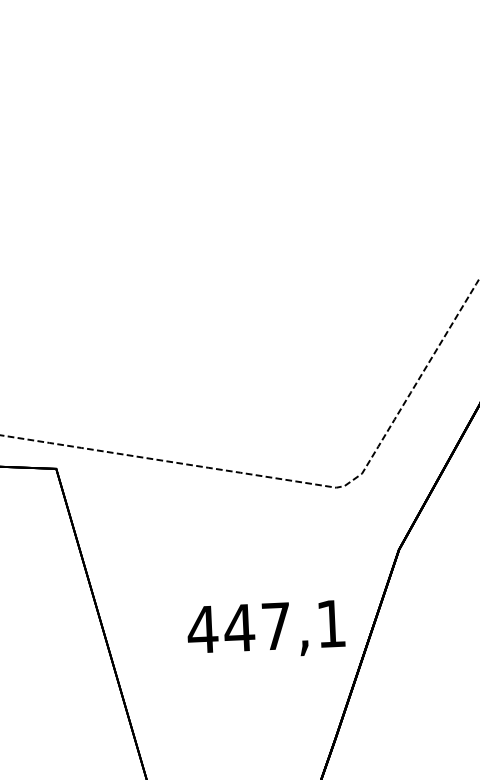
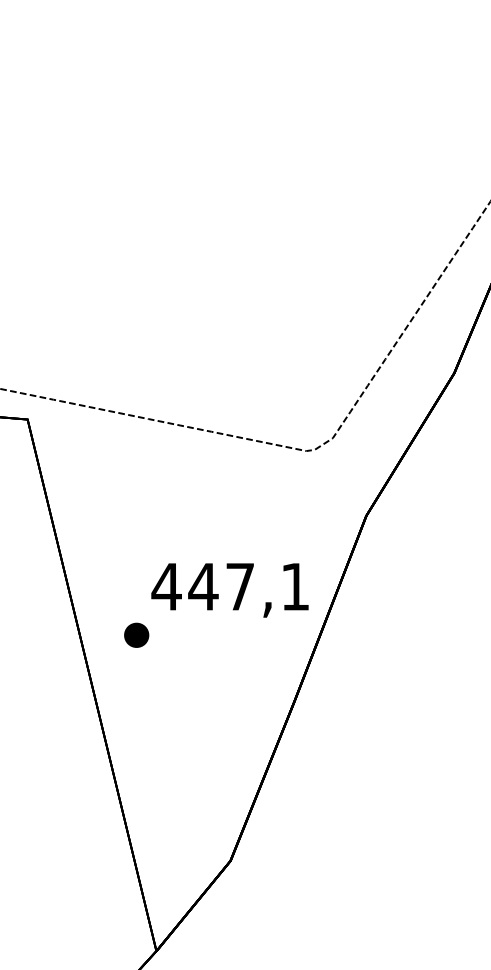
part: (174, 678) -> (136, 634), added

